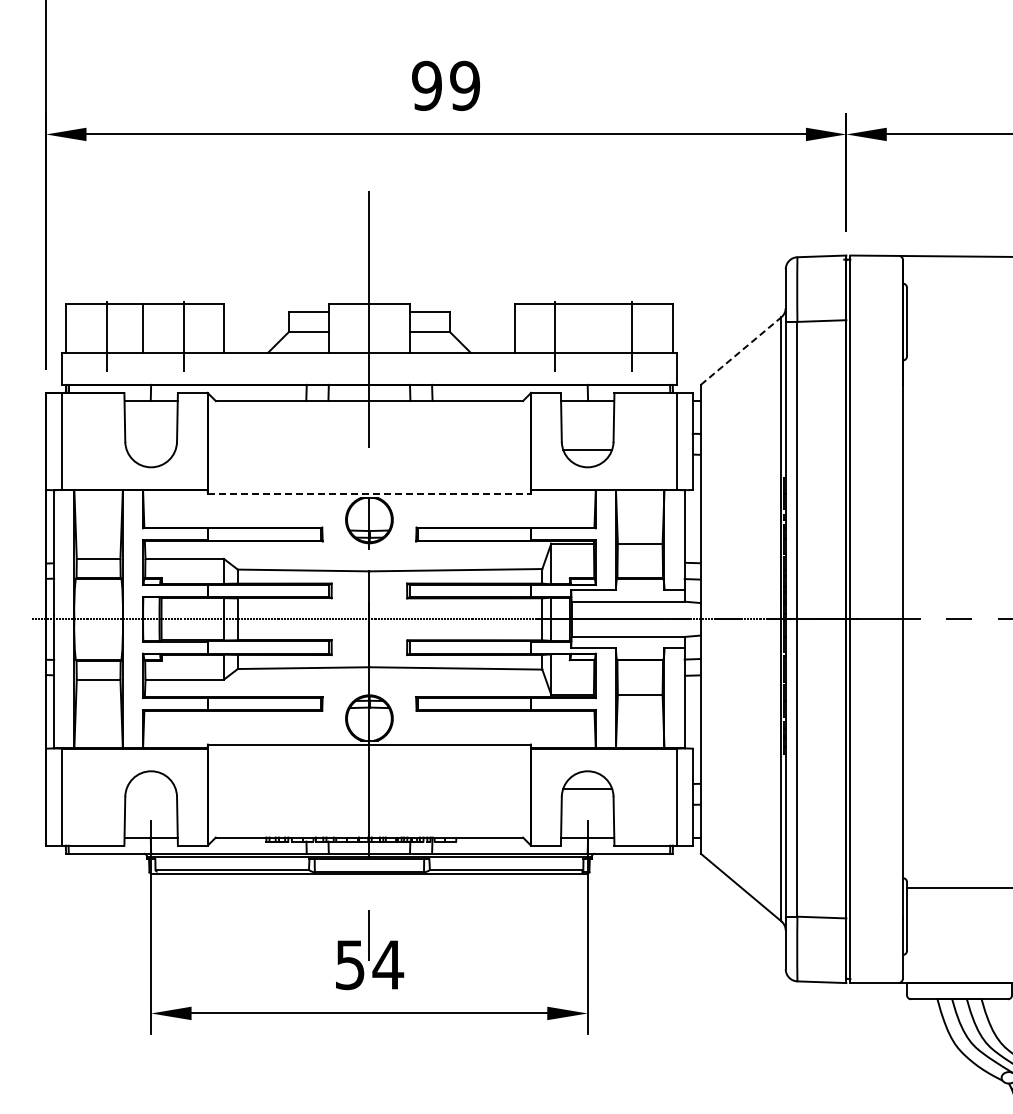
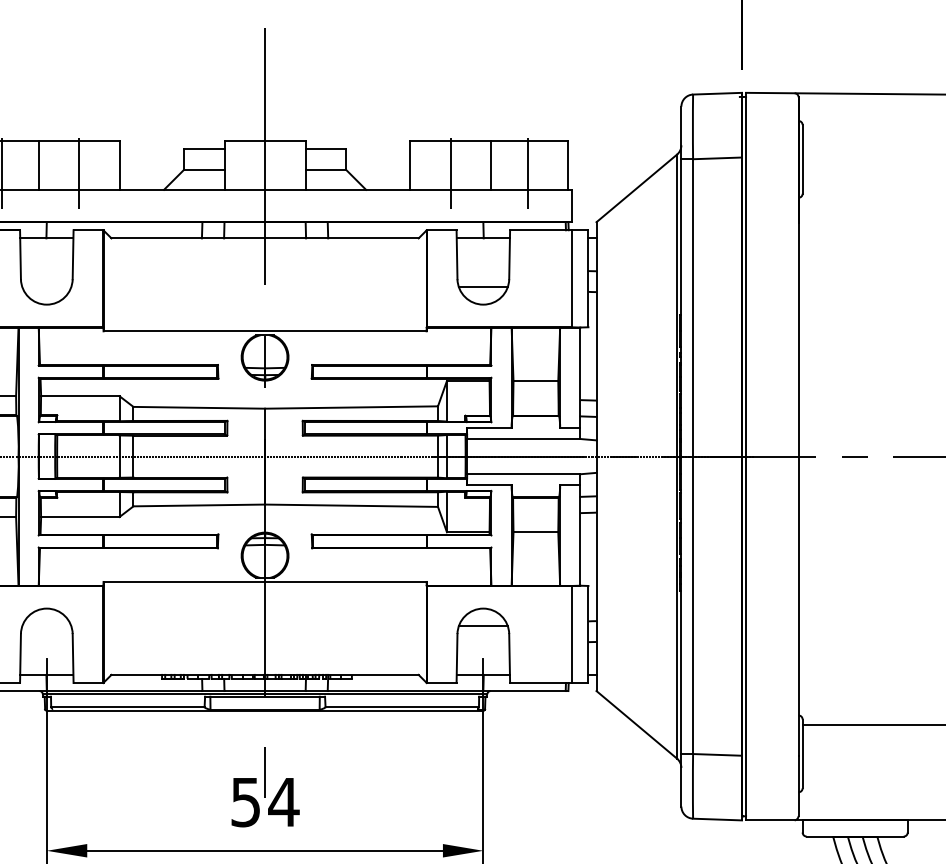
line: (595, 328) -> (491, 165), added
line: (741, 351) -> (637, 188), dashed -> solid
line: (369, 494) -> (265, 331), dashed -> solid

